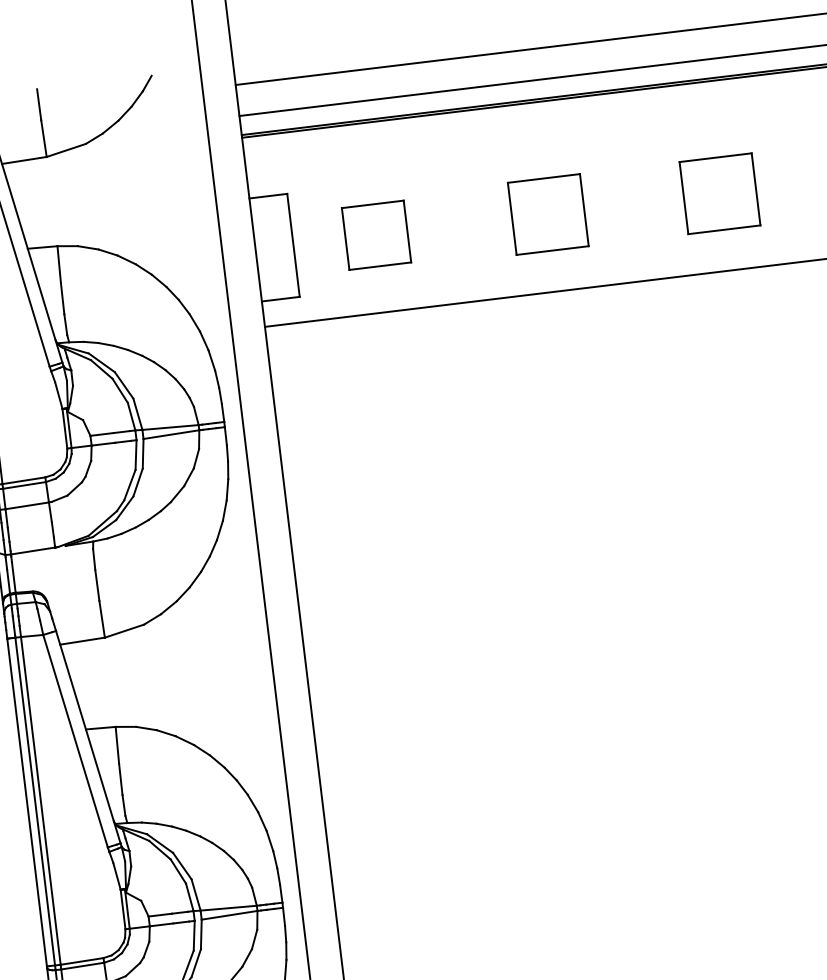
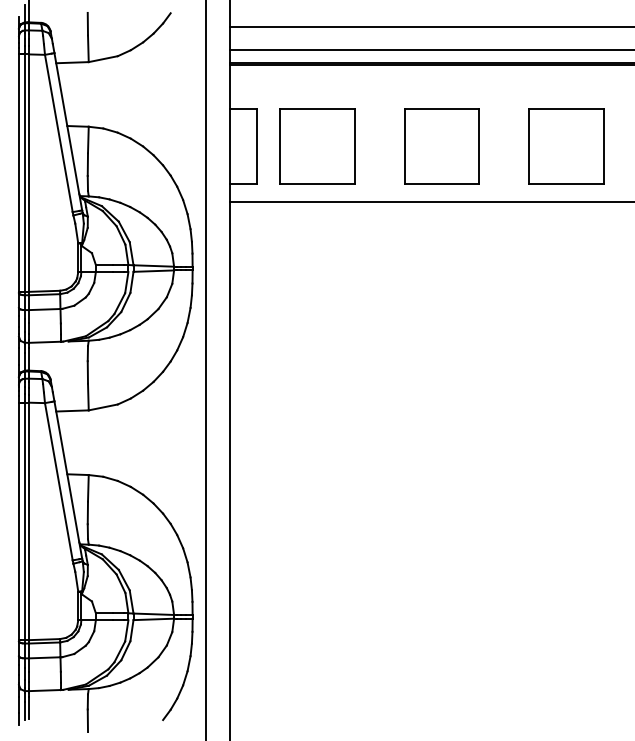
part: (720, 193) -> (566, 146), size x1.43
part: (547, 214) -> (441, 146), size x1.43
part: (376, 235) -> (317, 146), size x1.67

